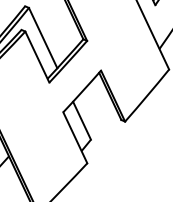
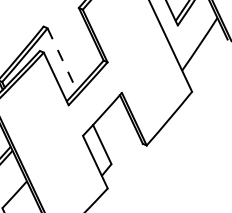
line: (43, 38) -> (62, 59), solid -> dashed

